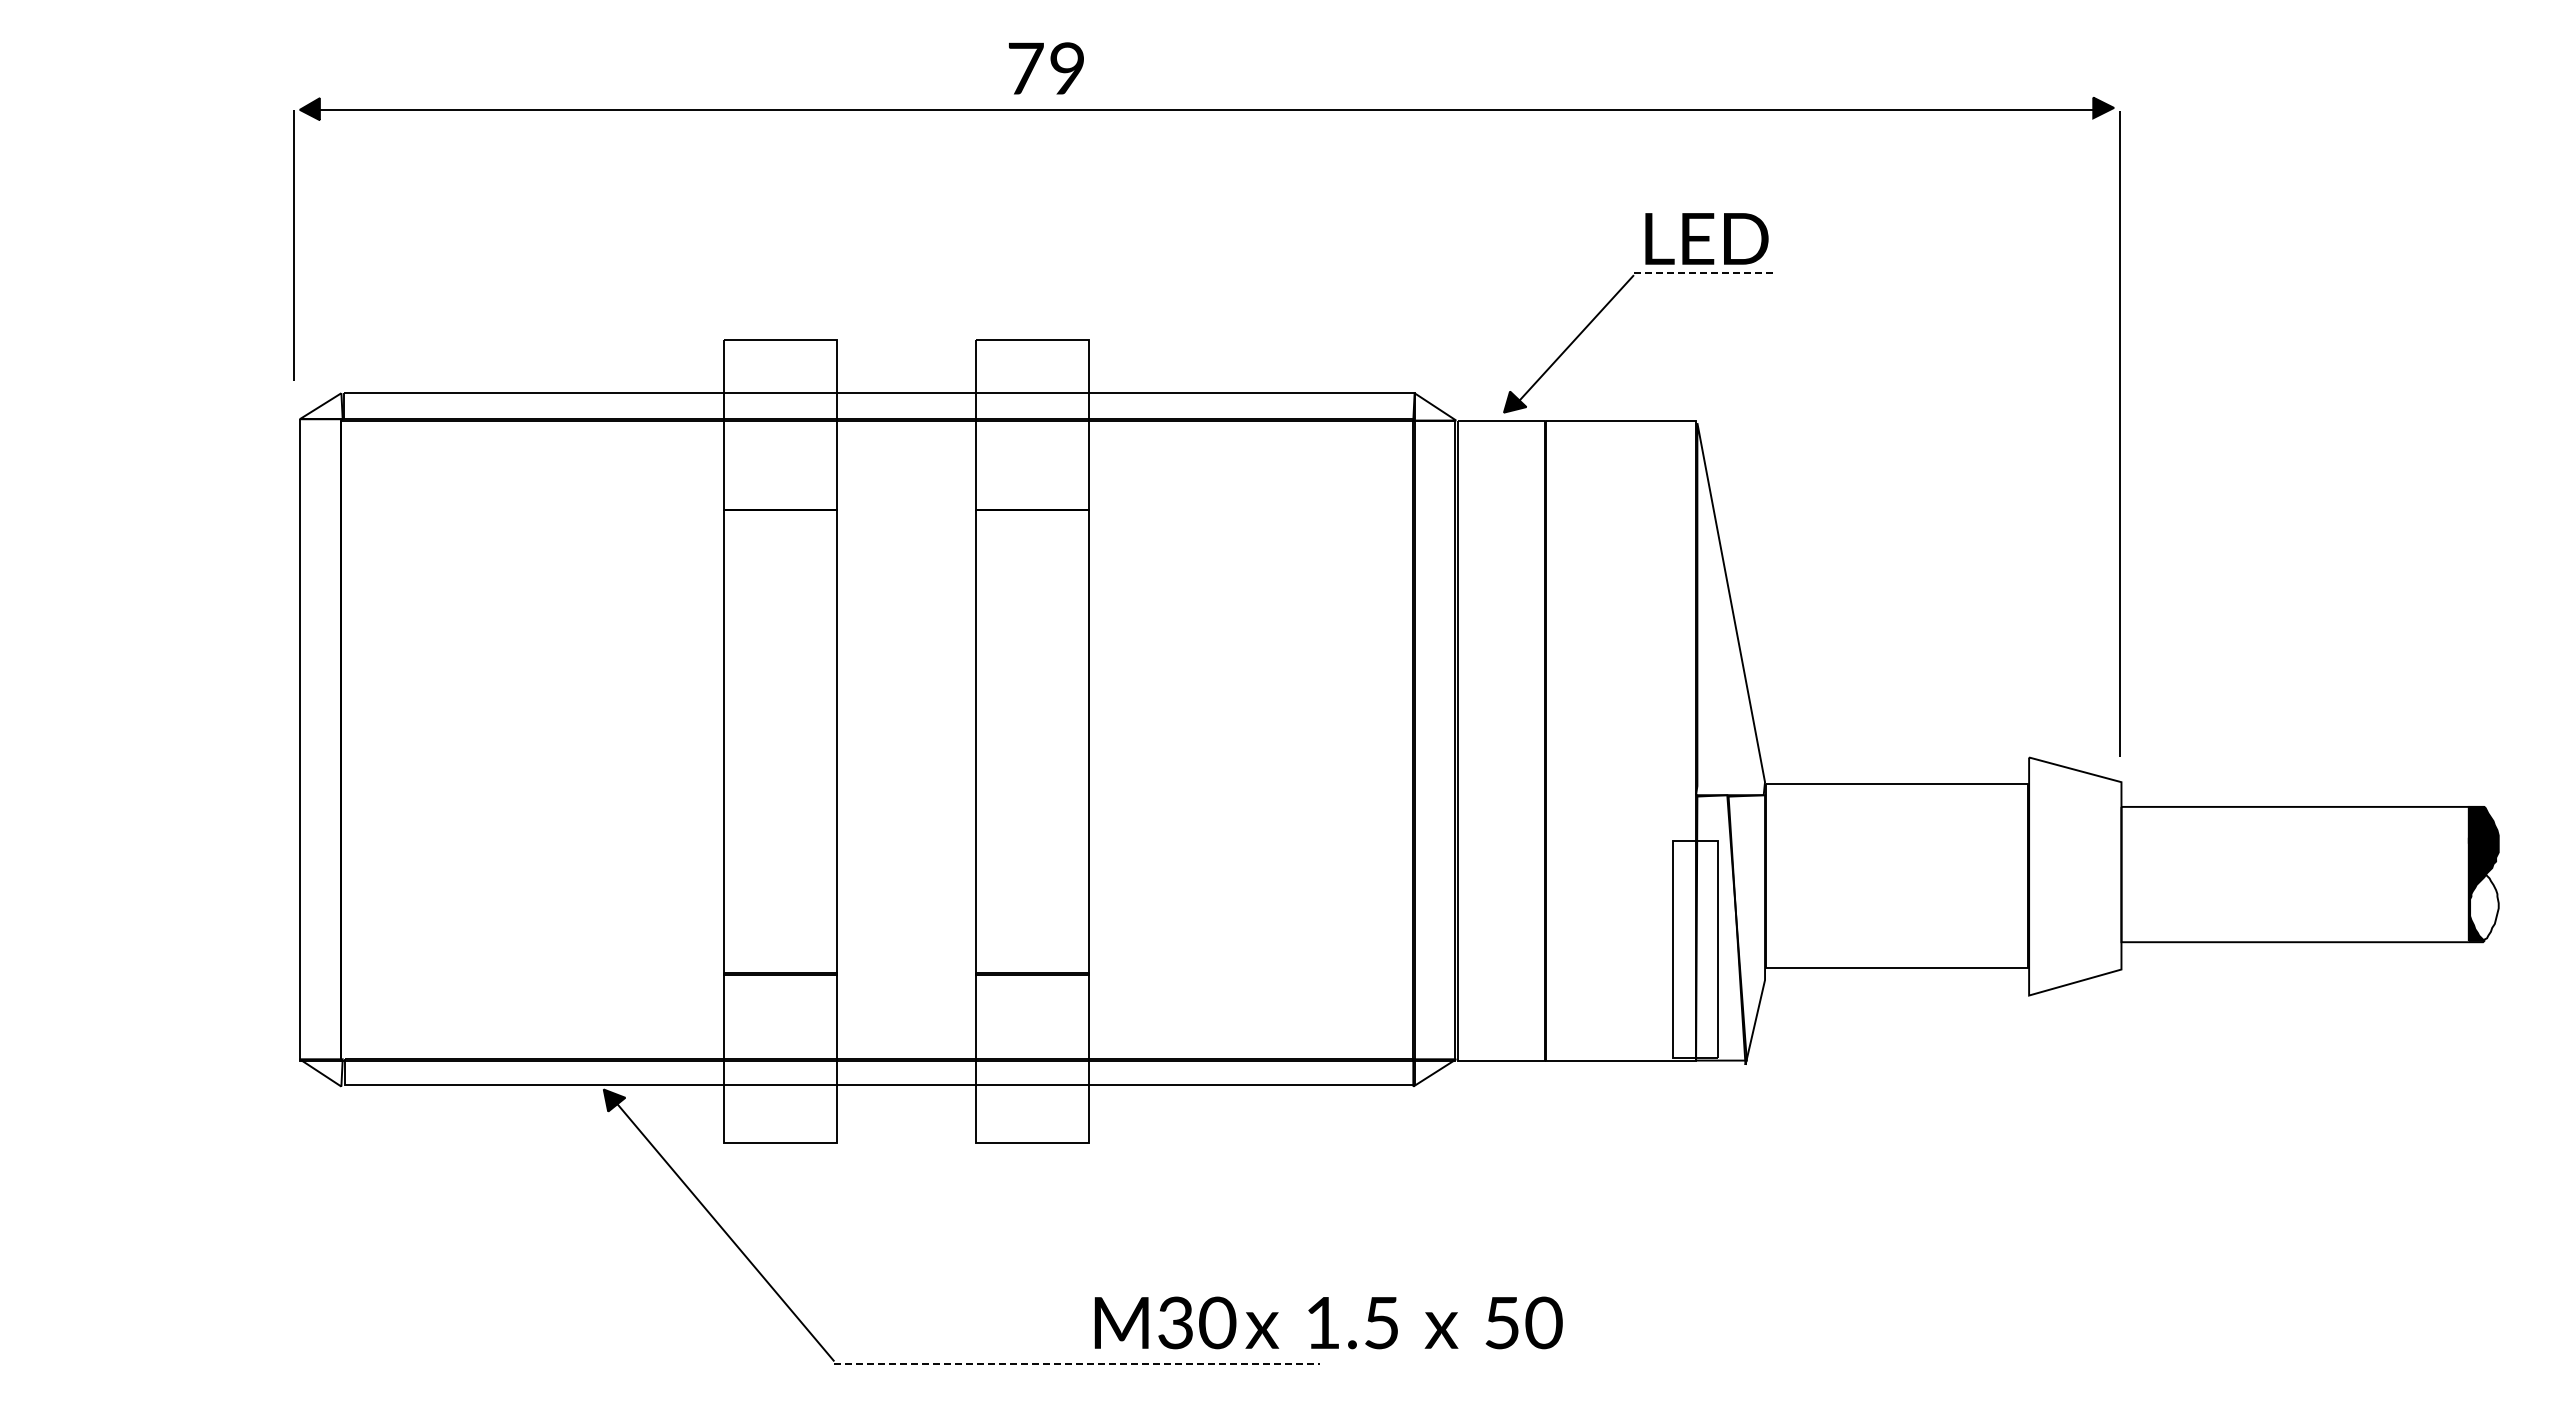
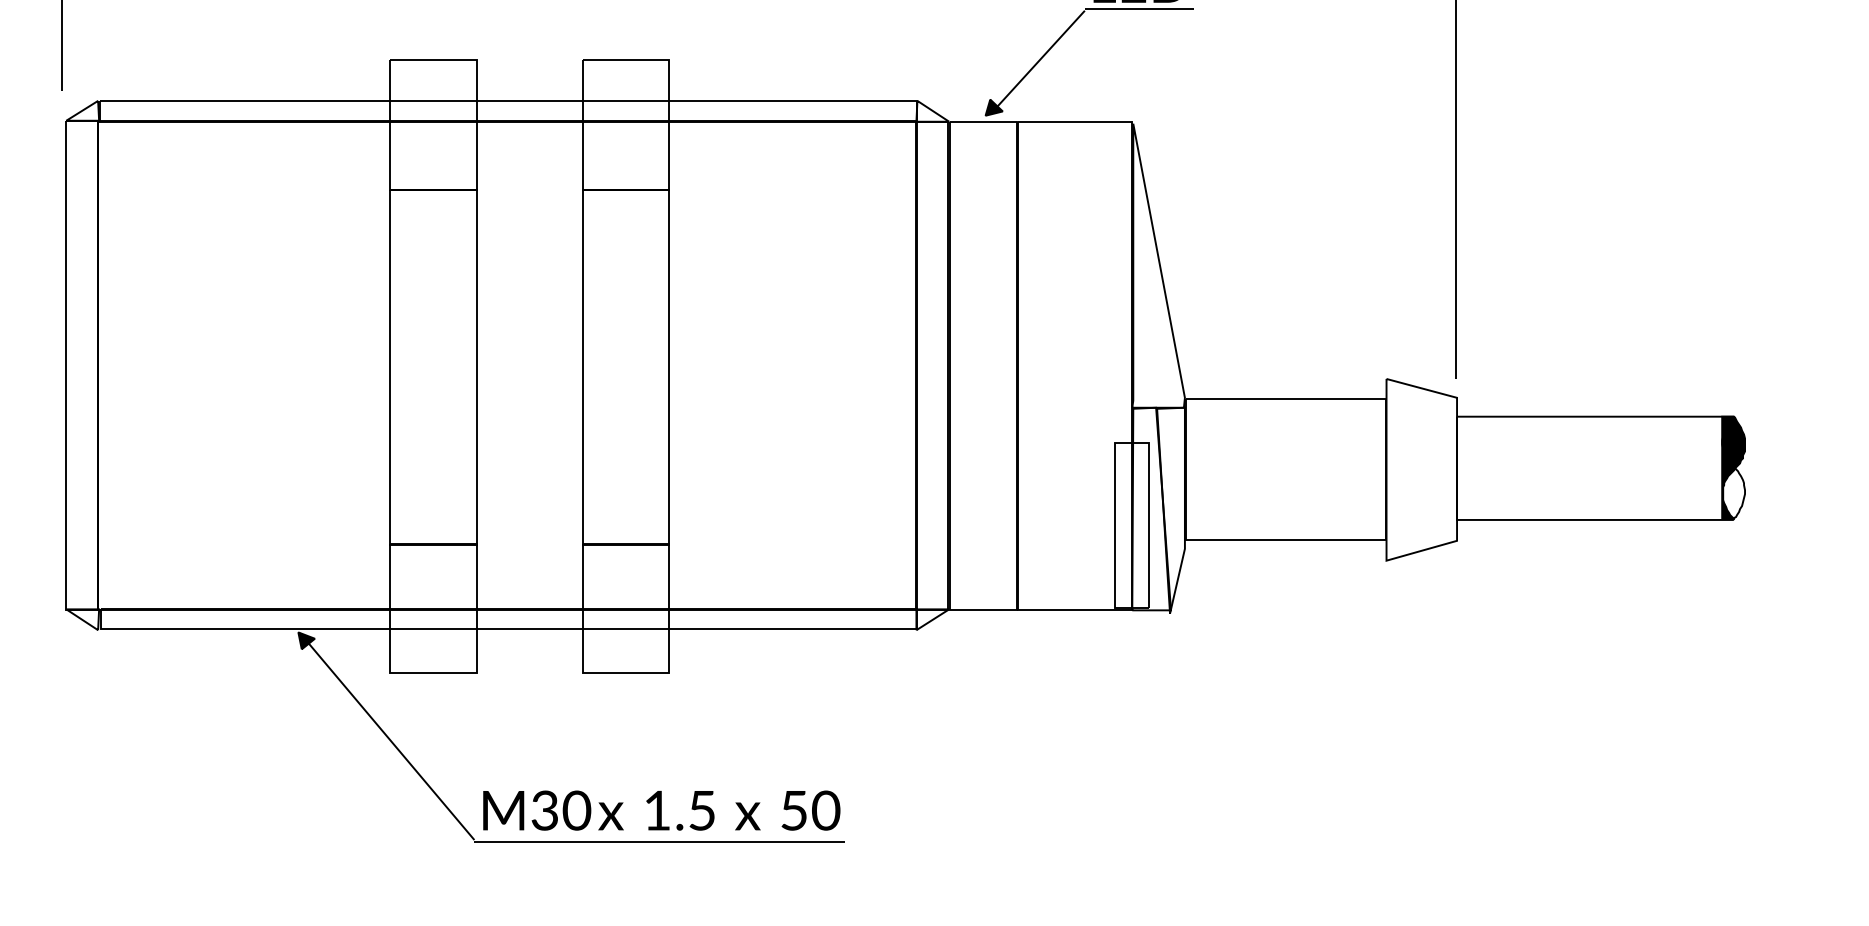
line: (1705, 272) -> (1139, 8), dashed -> solid
text: (1328, 1322) -> (661, 810), moved
line: (1077, 1363) -> (660, 841), dashed -> solid

